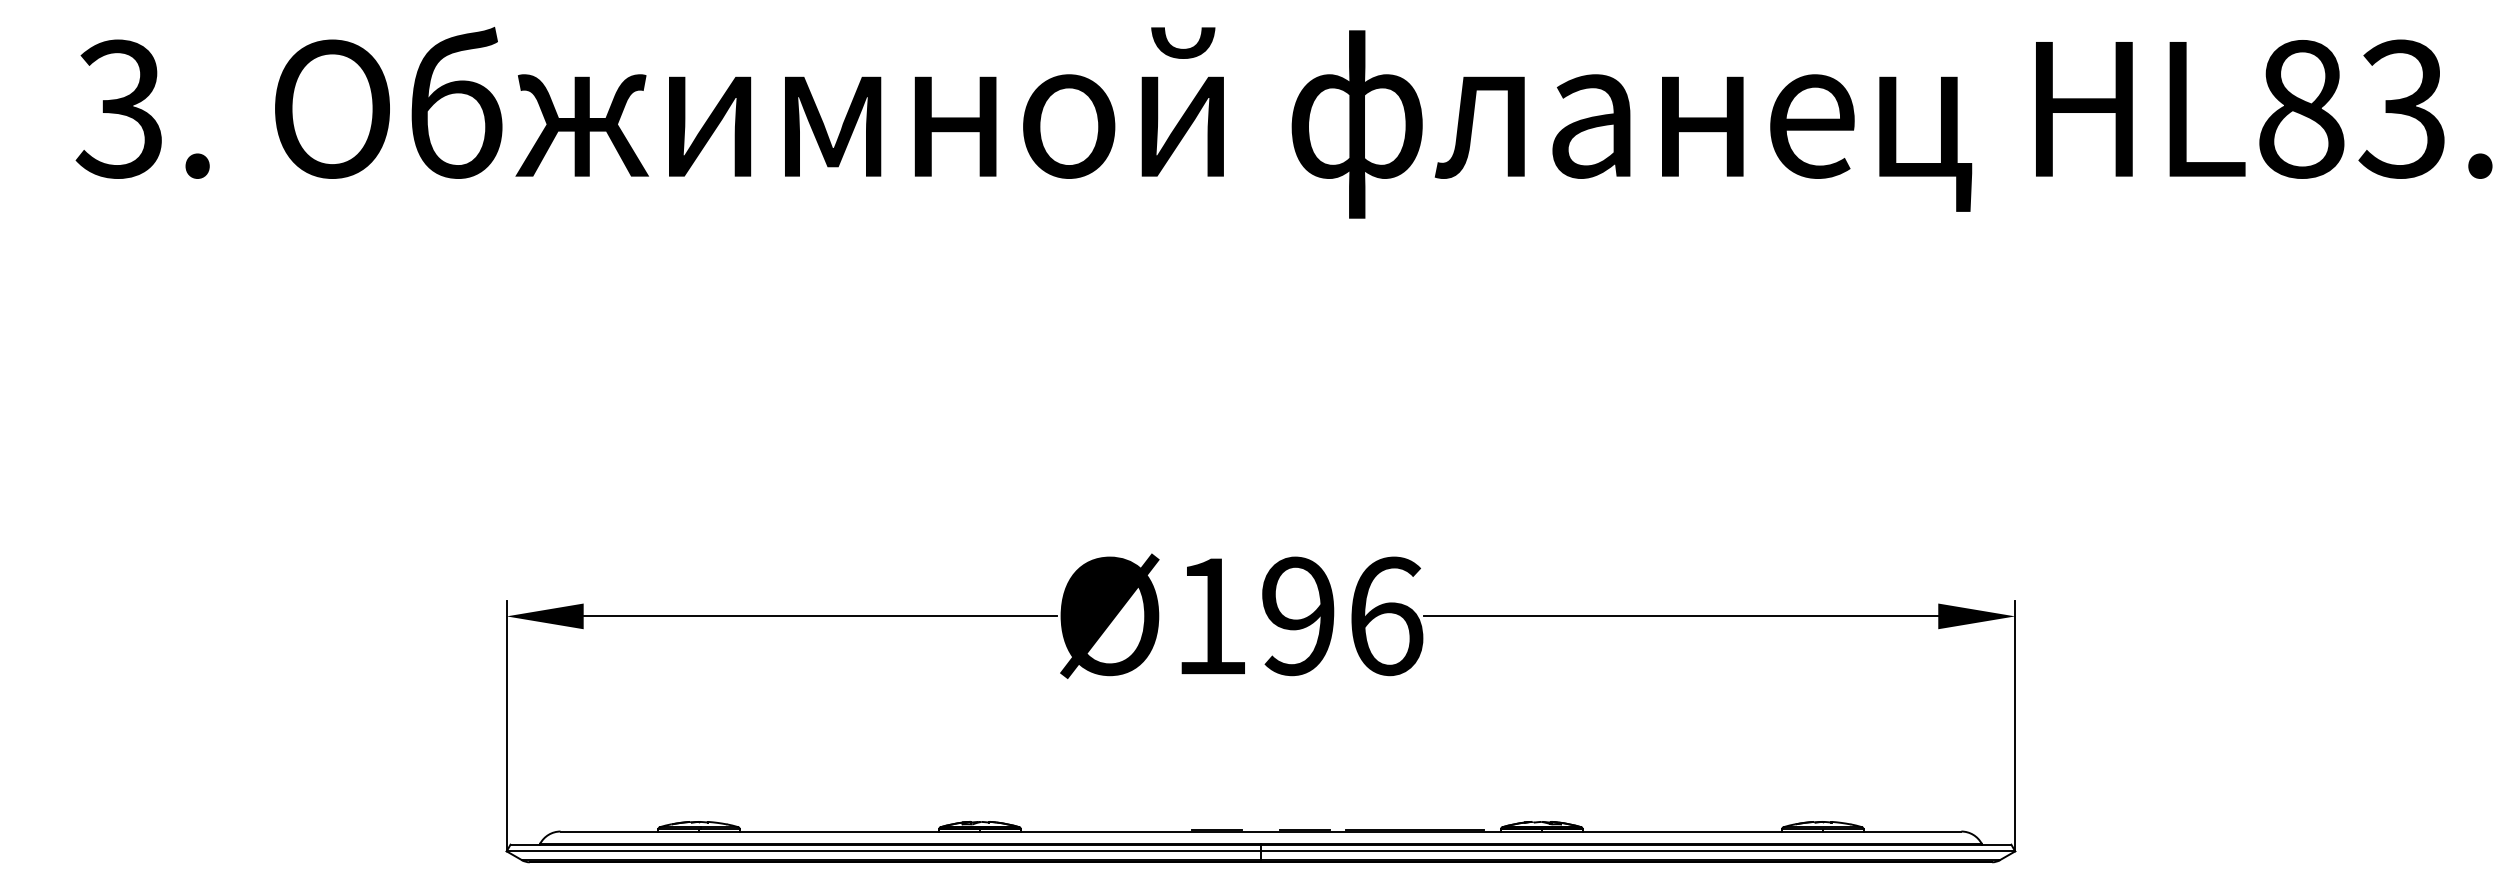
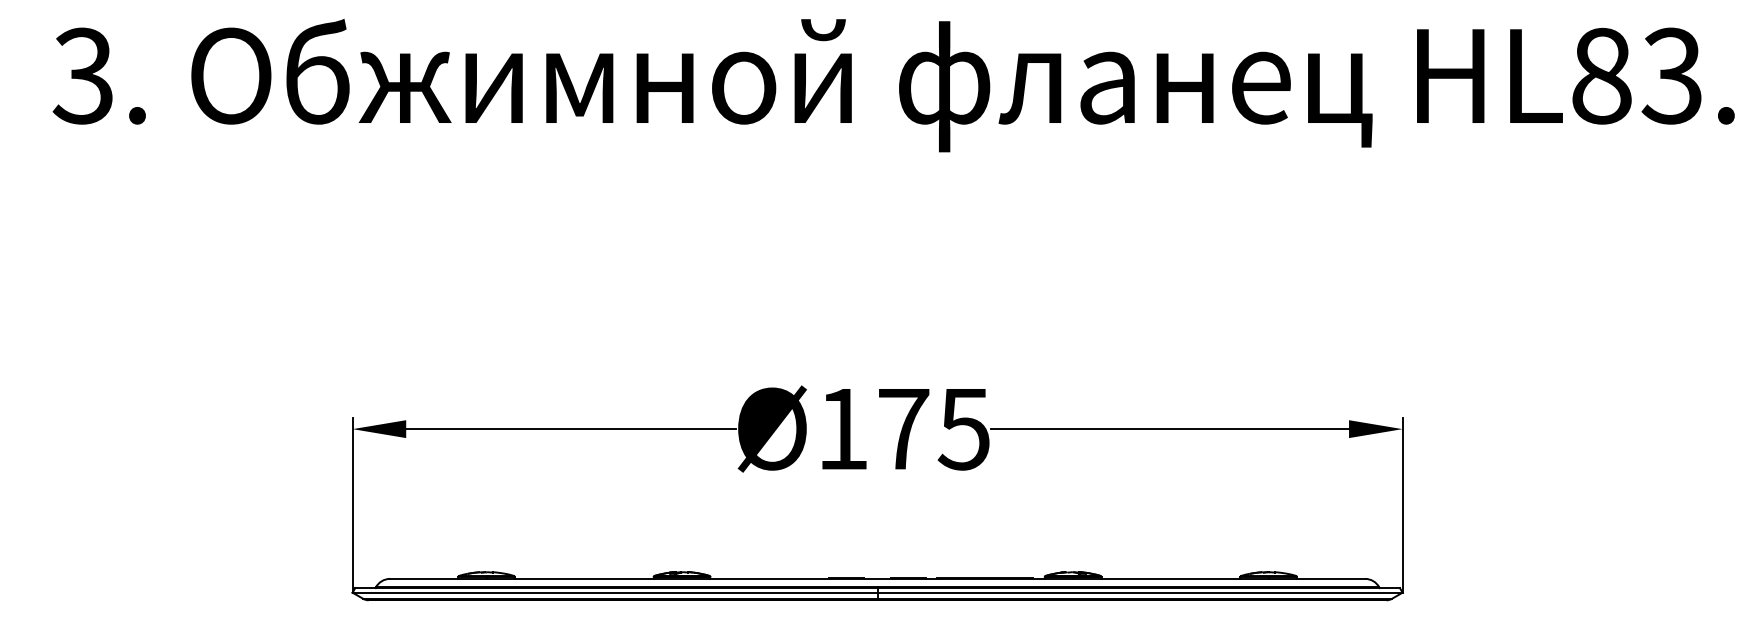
text: (1342, 615) -> (934, 428), Ø196 -> Ø175

